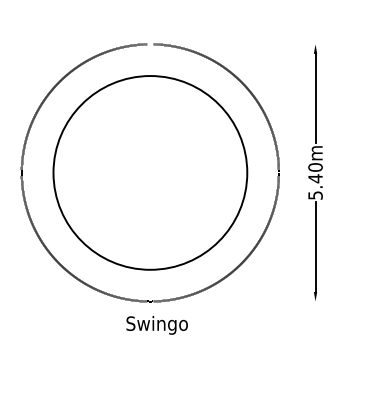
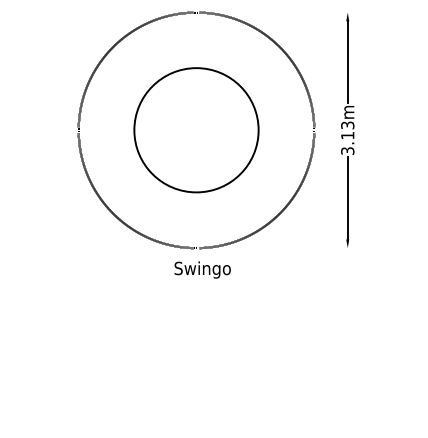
circle: (150, 171) -> (196, 129), size x0.7
text: (315, 180) -> (347, 137), 5.40m -> 3.13m

